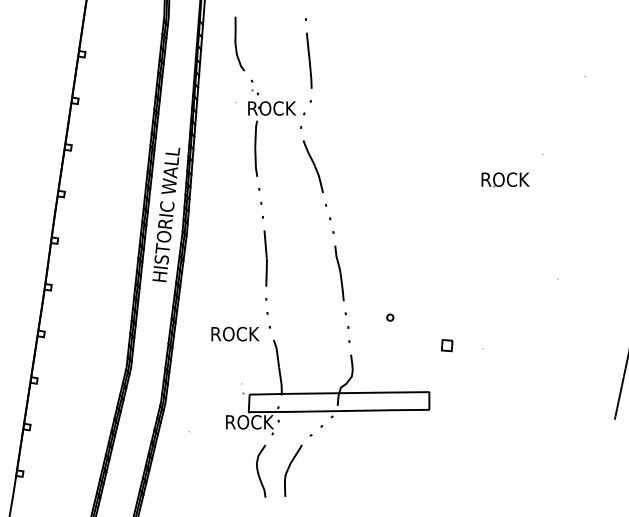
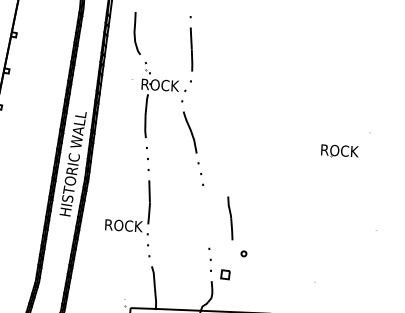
part: (339, 273) -> (230, 218), moved
text: (235, 333) -> (124, 225), moved
part: (447, 345) -> (225, 274), moved

